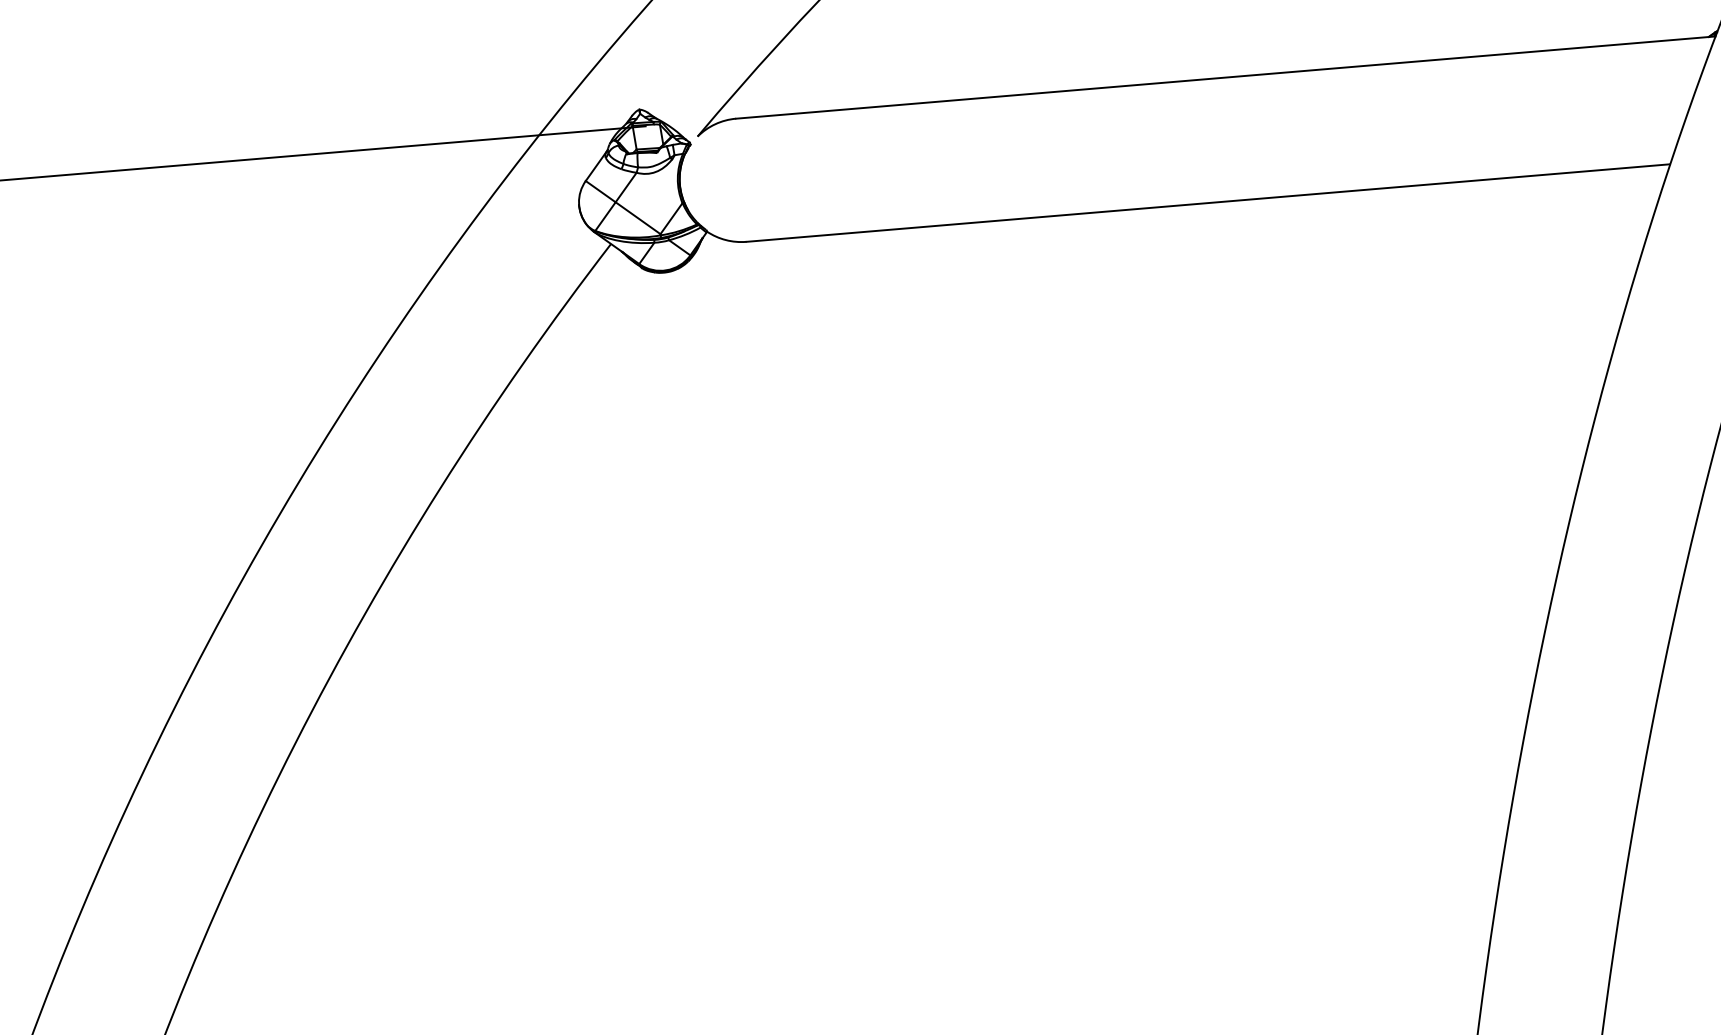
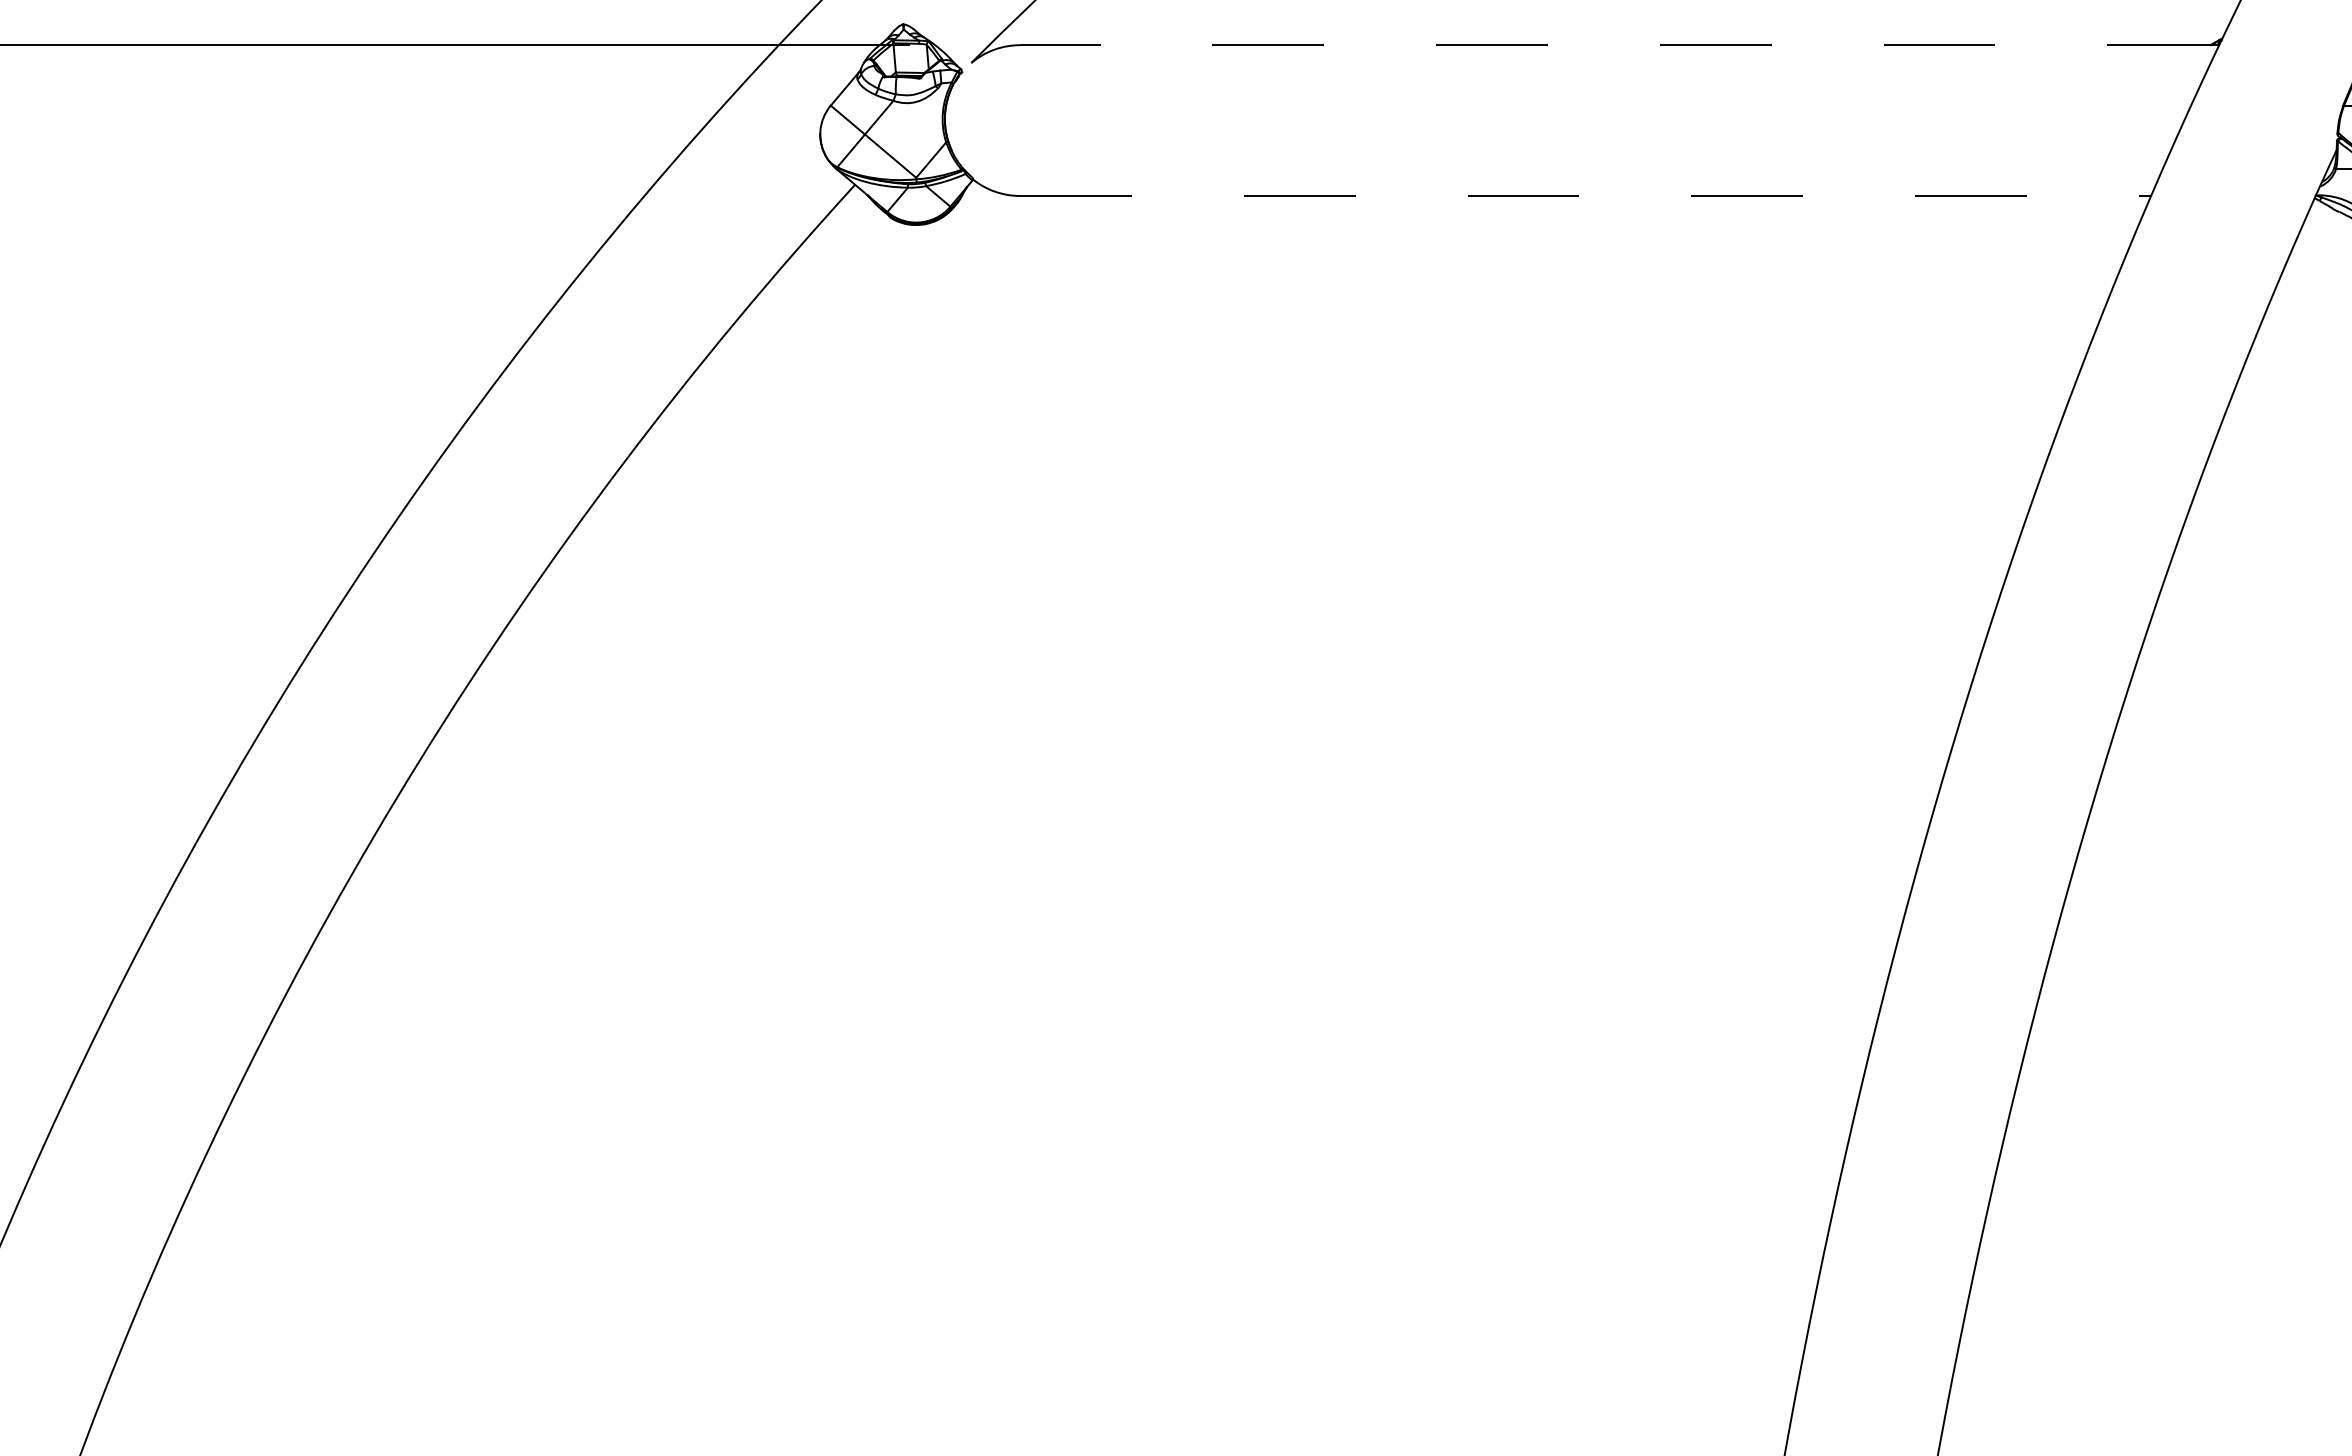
line: (1225, 77) -> (1619, 45), solid -> dashed
line: (1208, 202) -> (1585, 195), solid -> dashed

